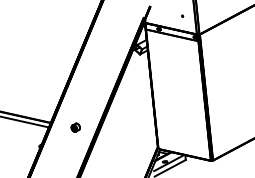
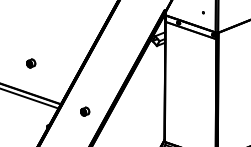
part: (16, 85) -> (30, 63), added

